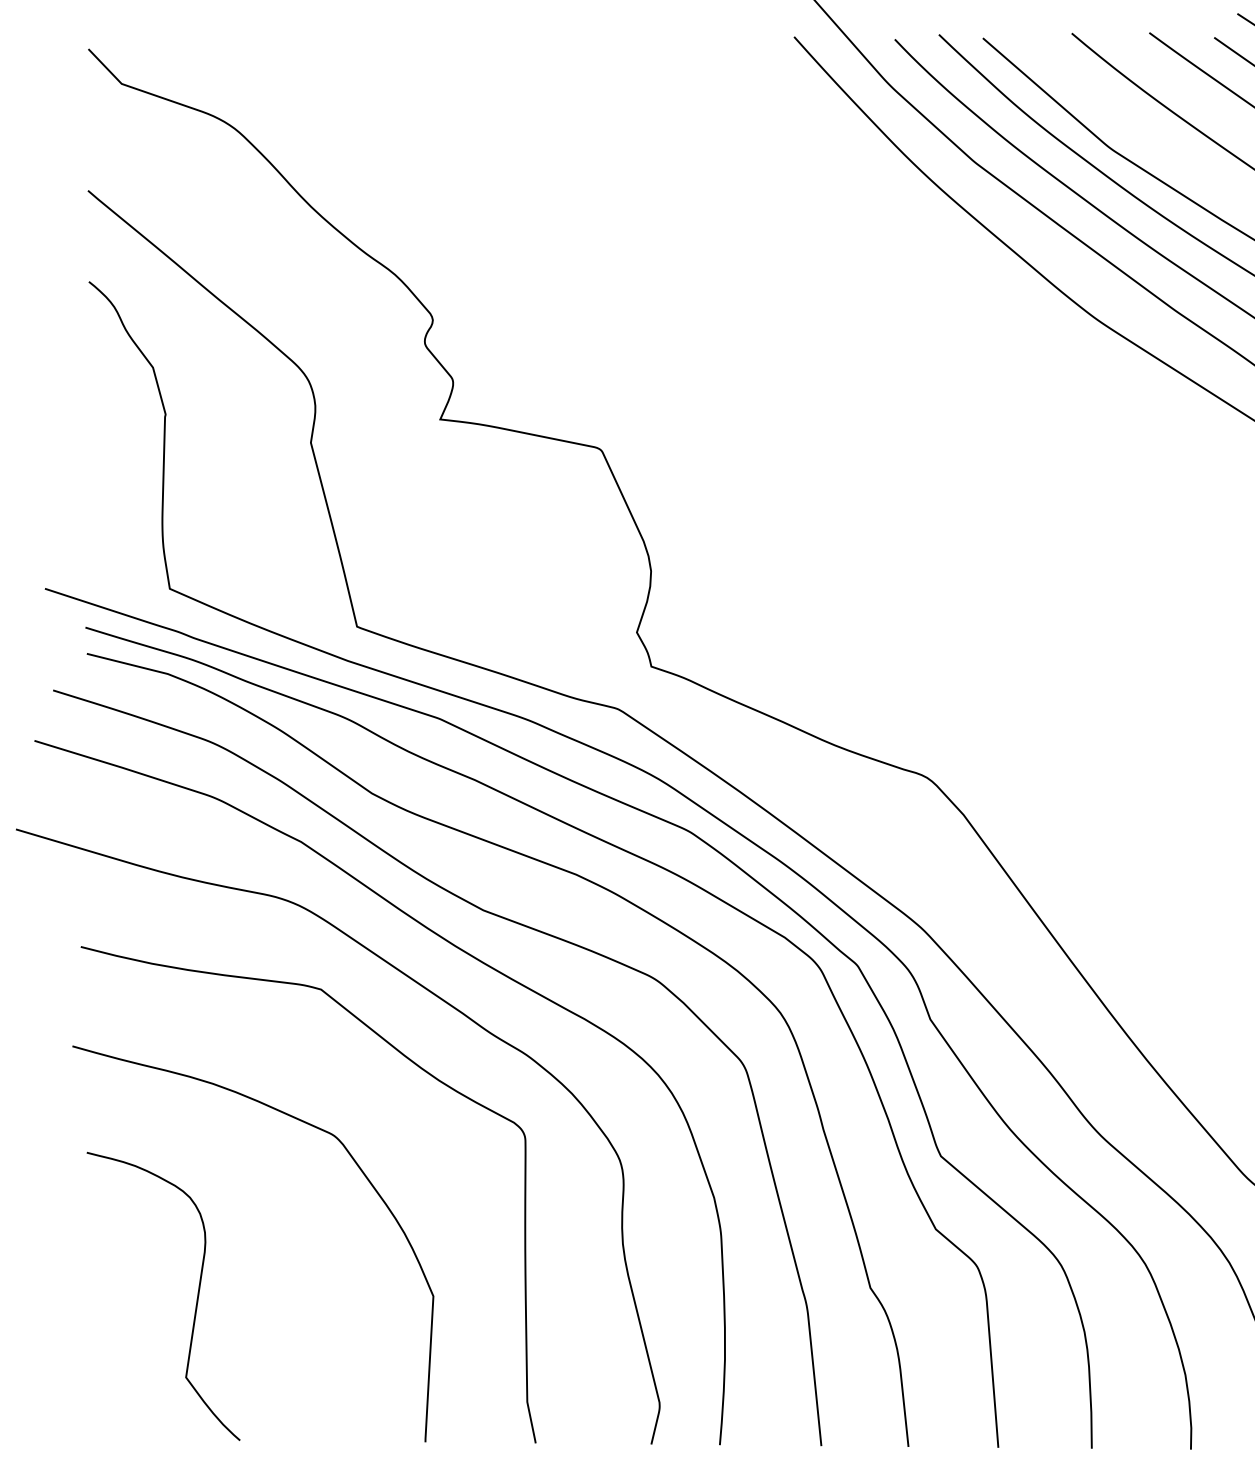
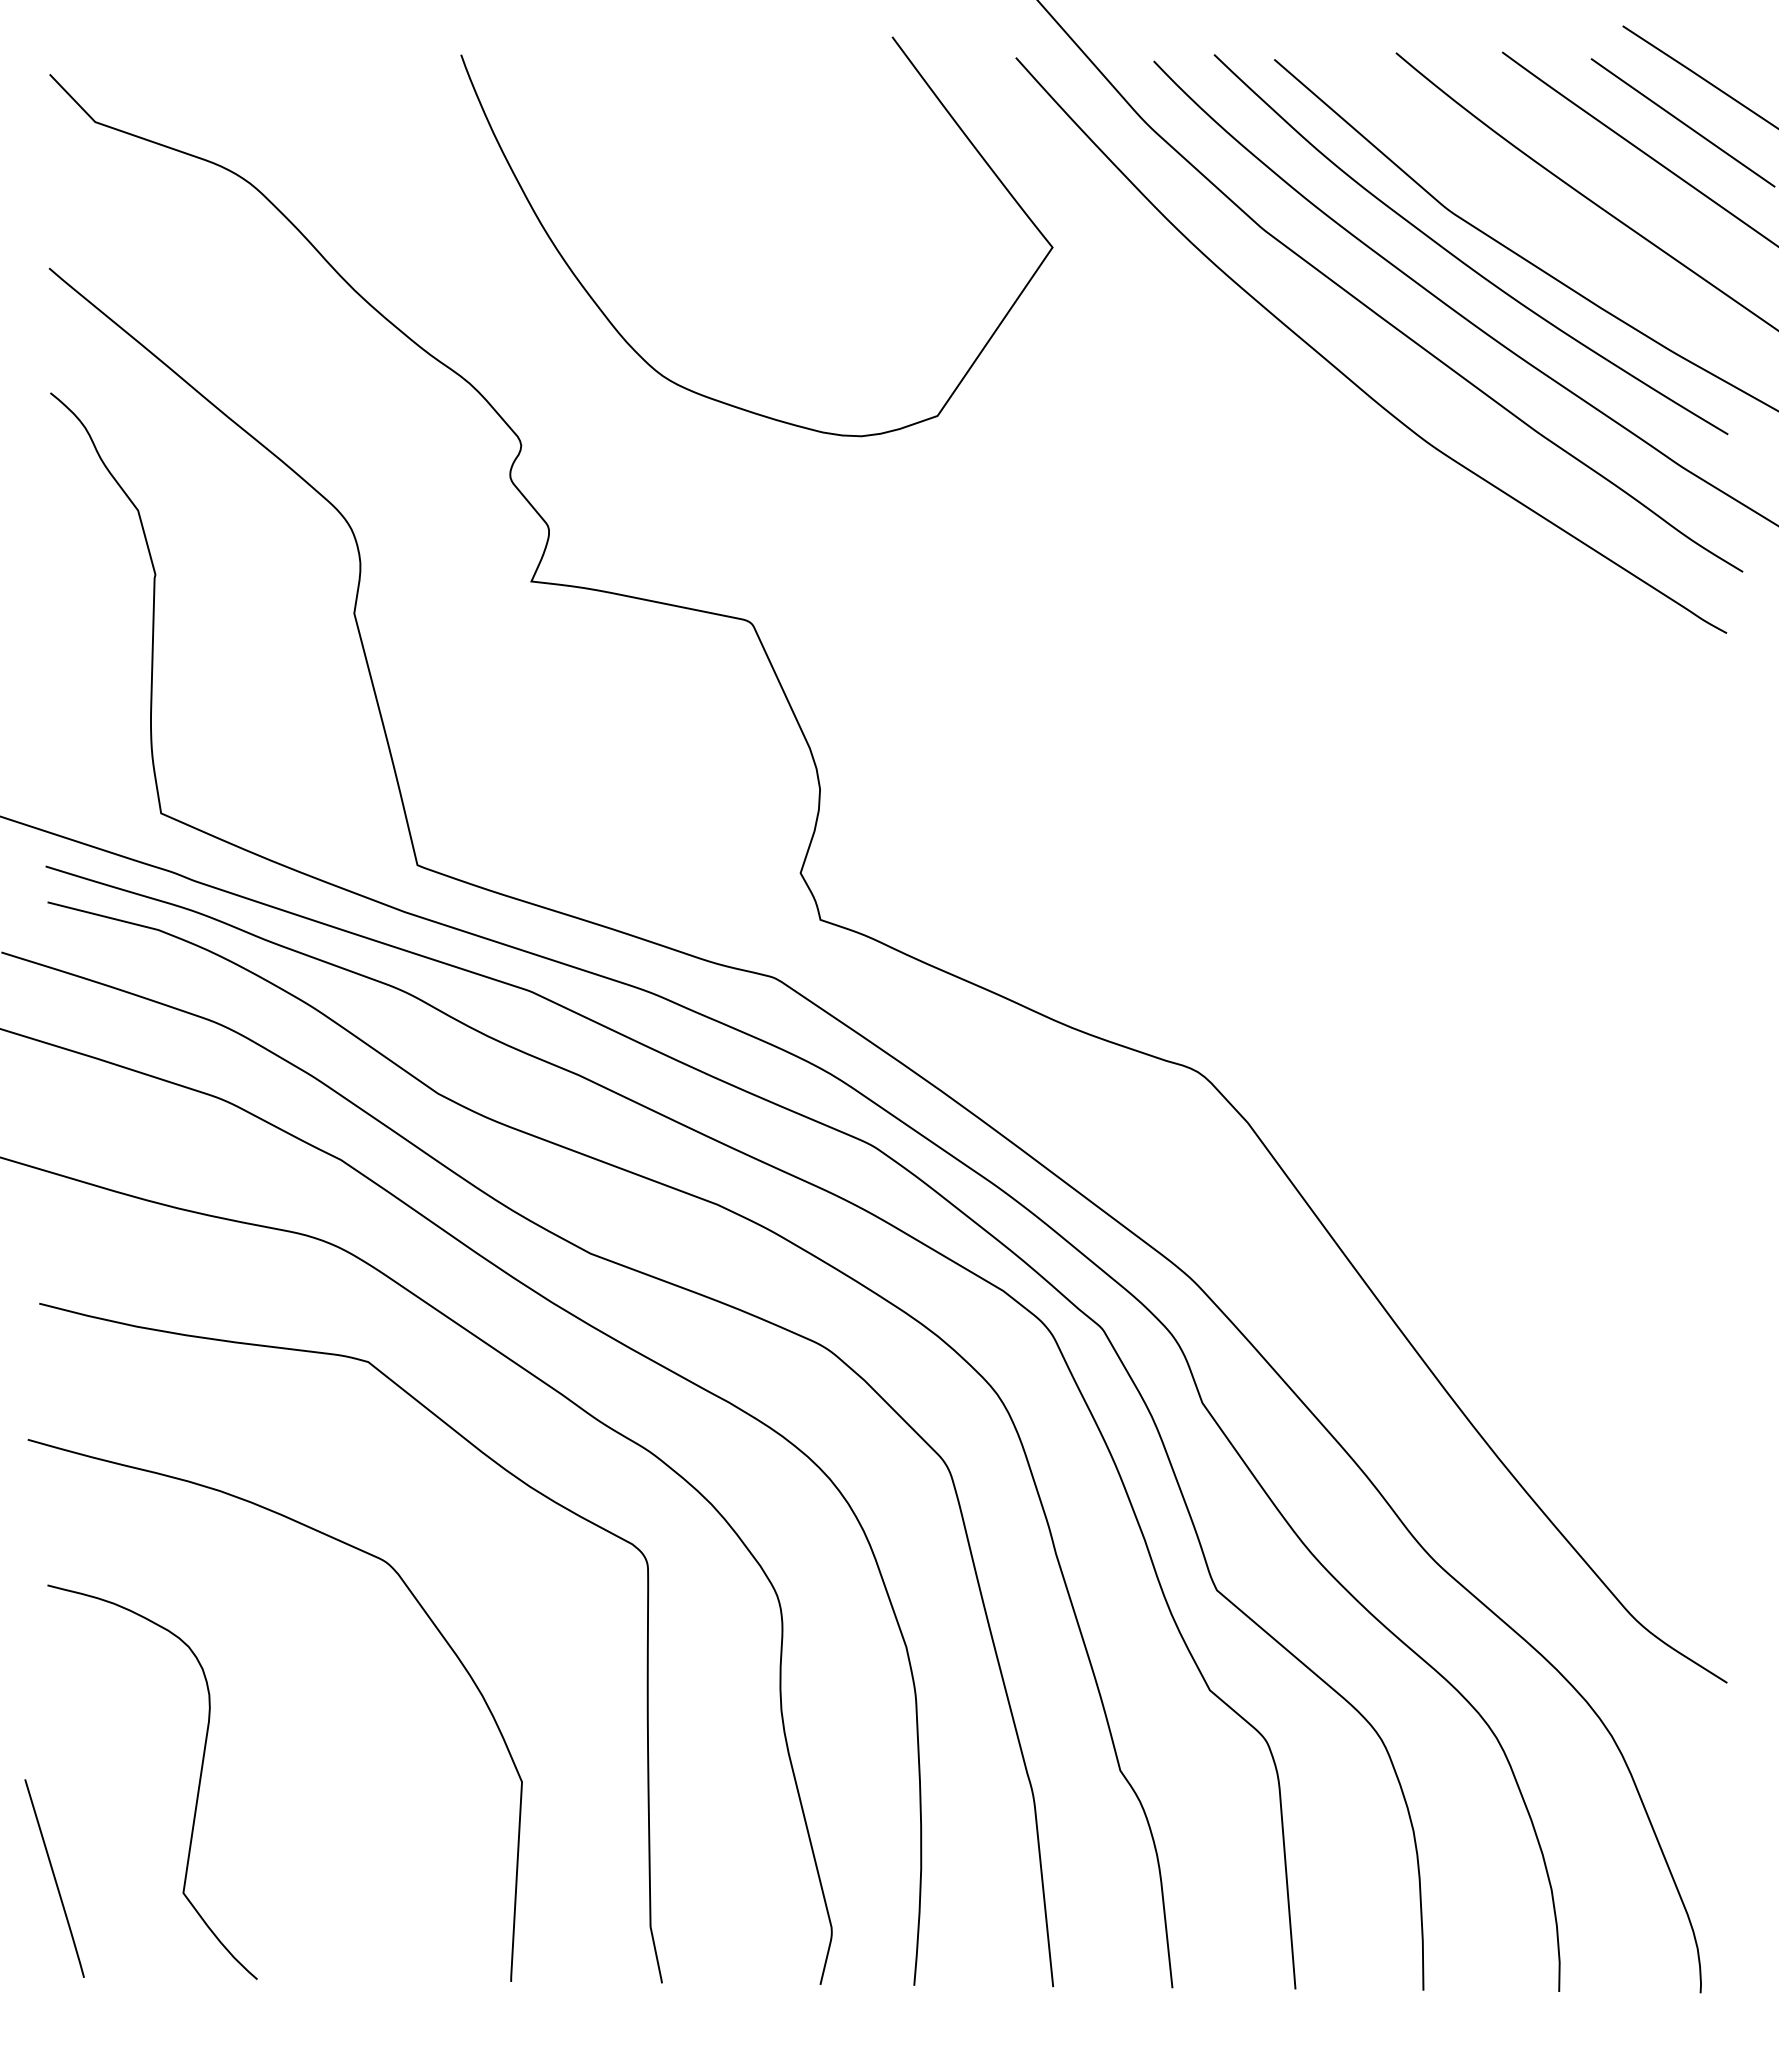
curve: (514, 248) -> (633, 347), added
line: (91, 1366) -> (54, 1878), added

